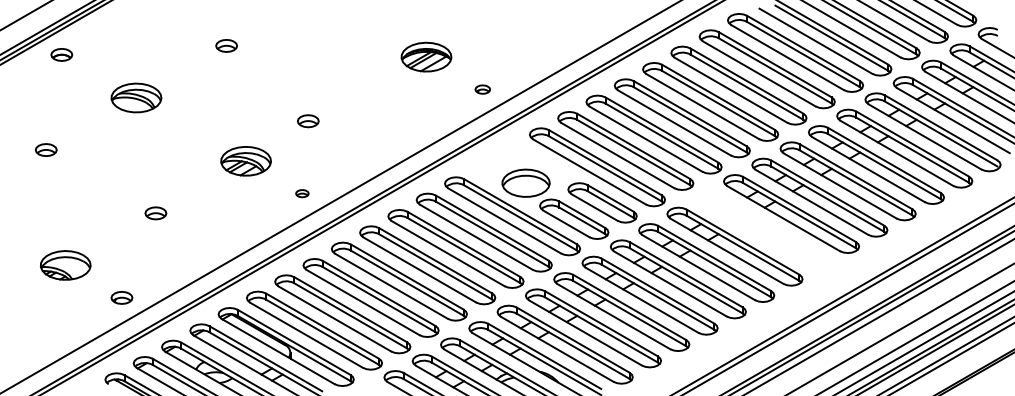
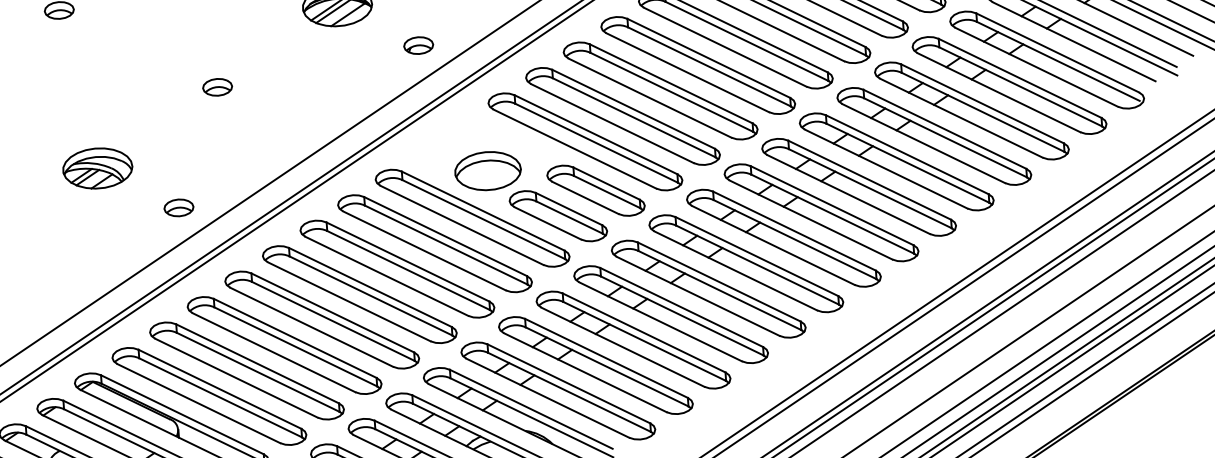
part: (482, 89) -> (418, 45), size x1.43
part: (308, 121) -> (217, 87), moved
part: (302, 193) -> (179, 207), size x1.67
part: (762, 230) -> (820, 213), added

